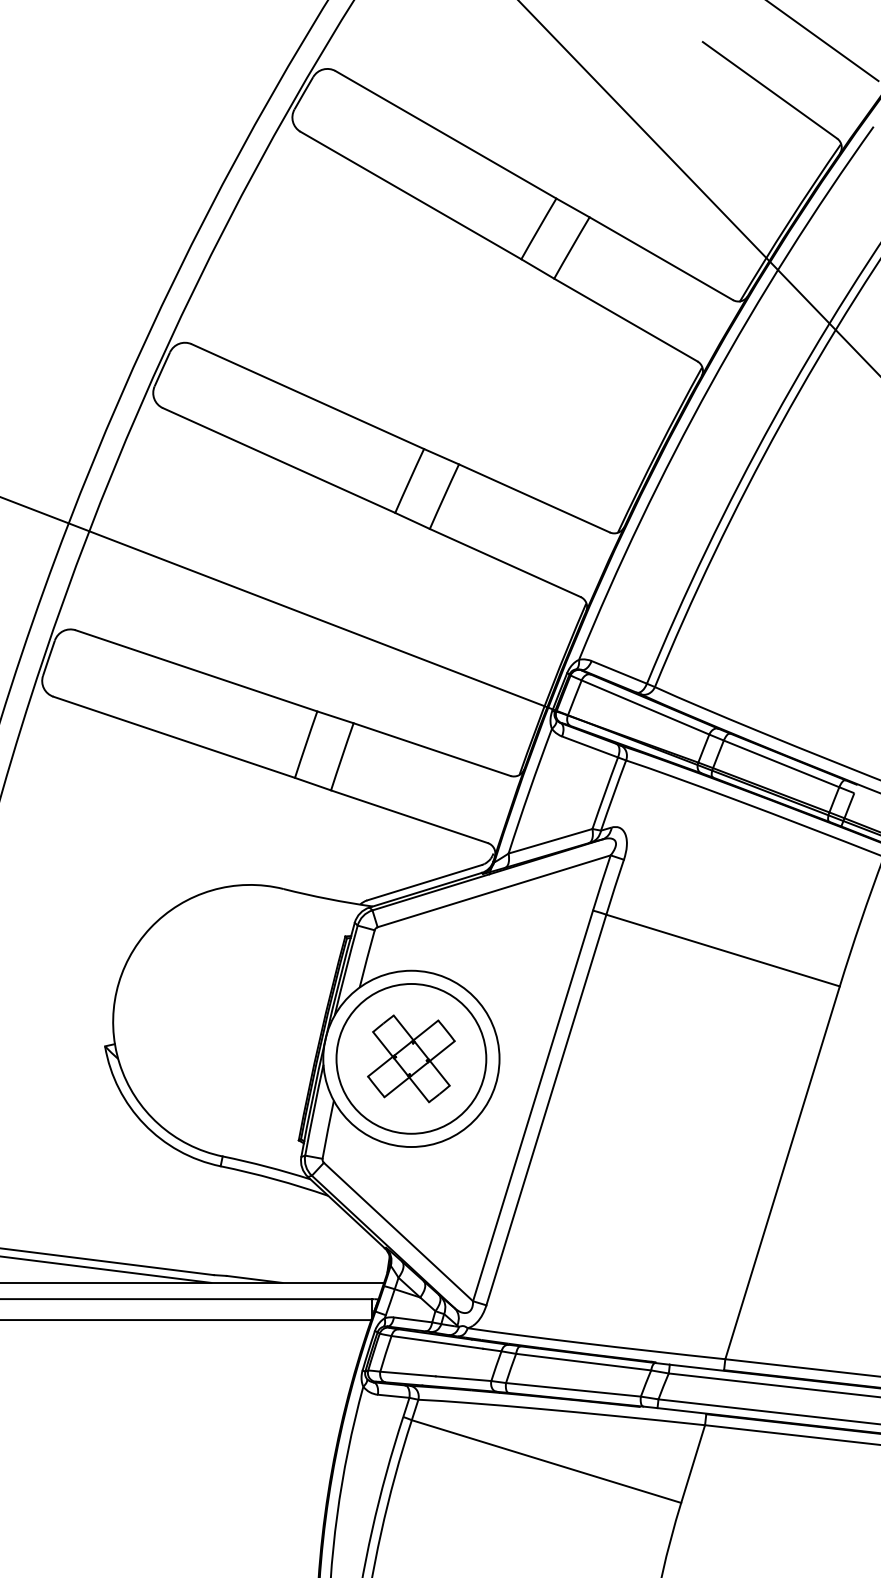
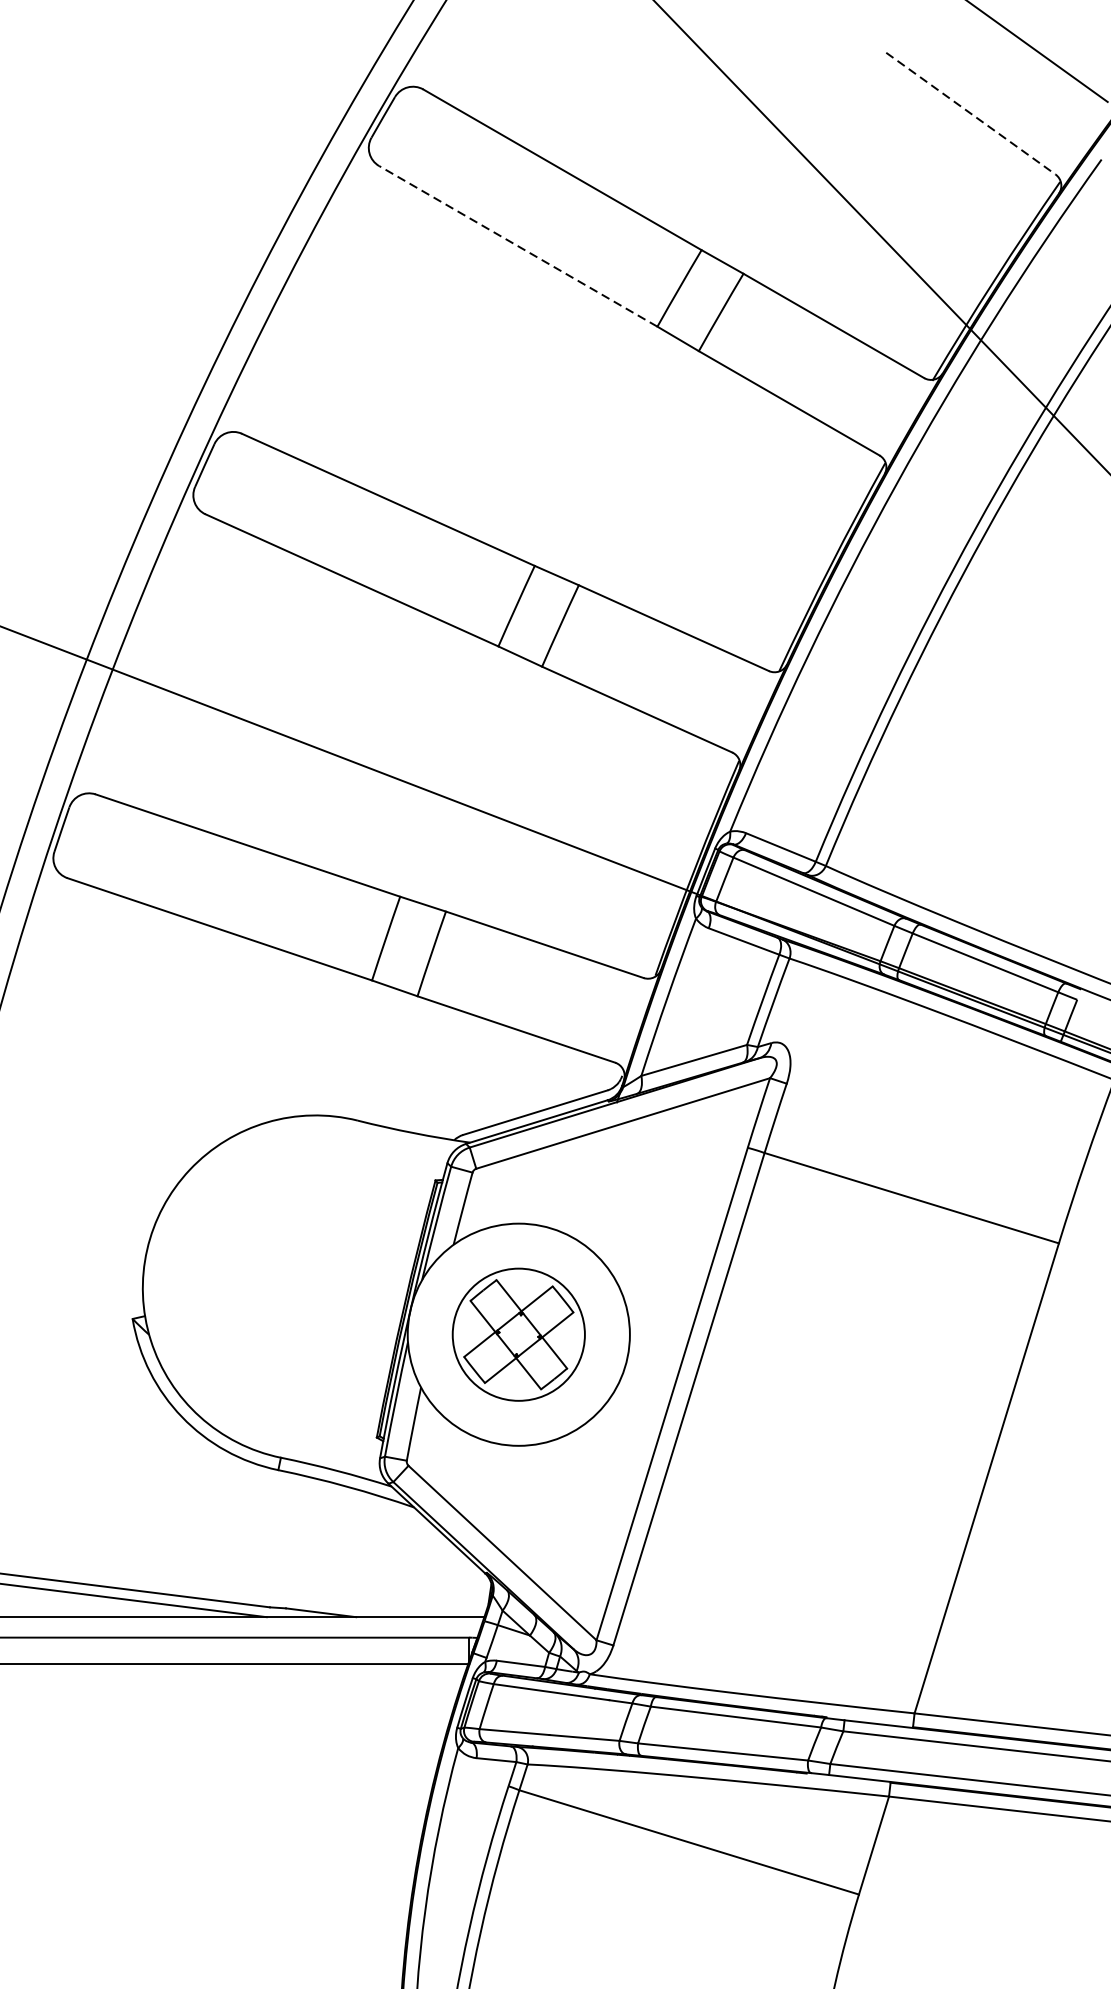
line: (770, 90) -> (971, 113), solid -> dashed
line: (410, 195) -> (517, 246), solid -> dashed
circle: (411, 1058) -> (518, 1334), size x0.7

